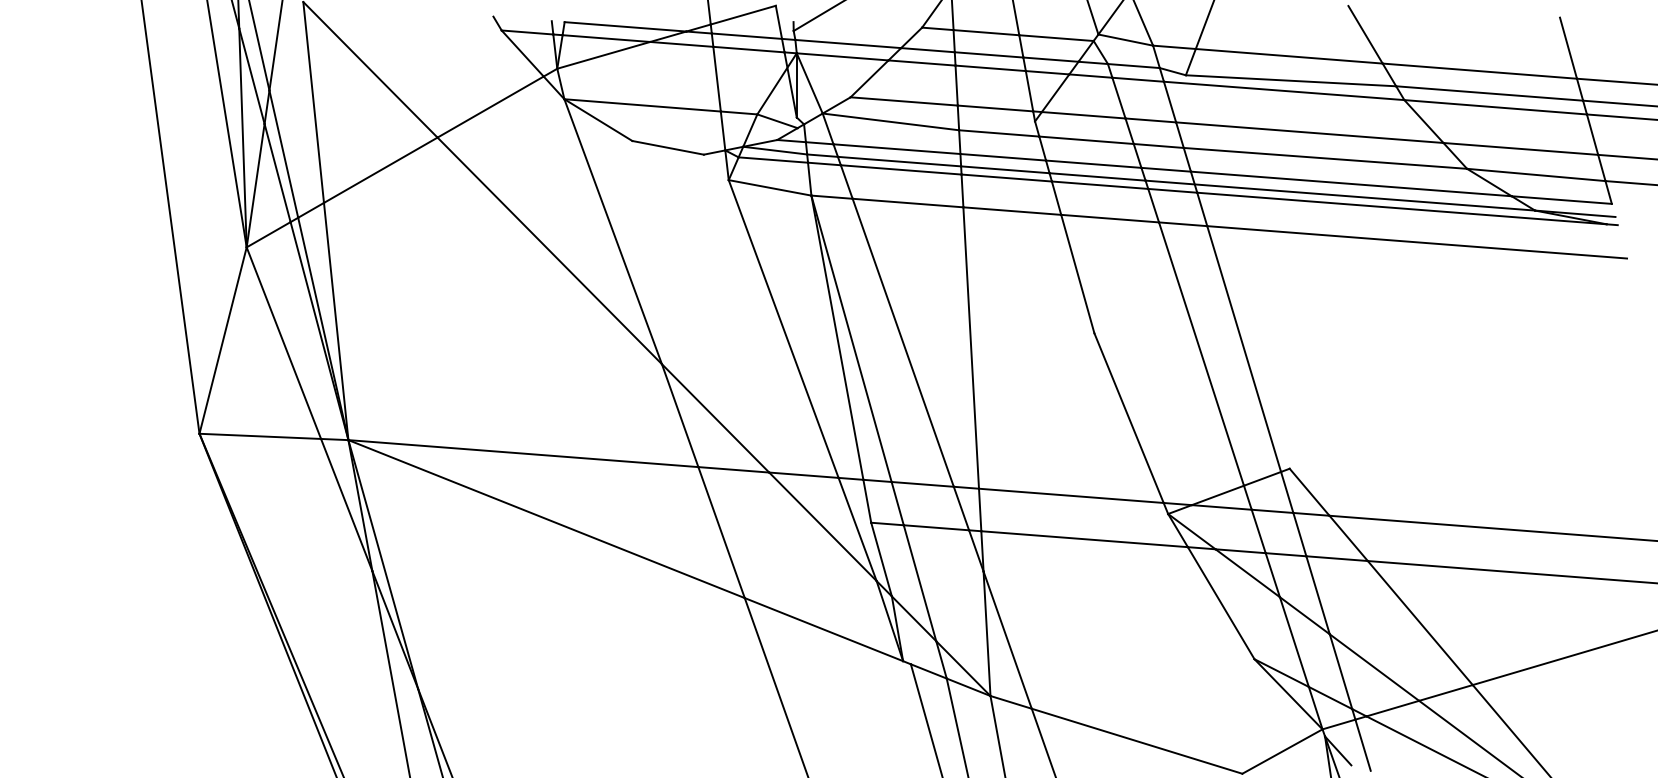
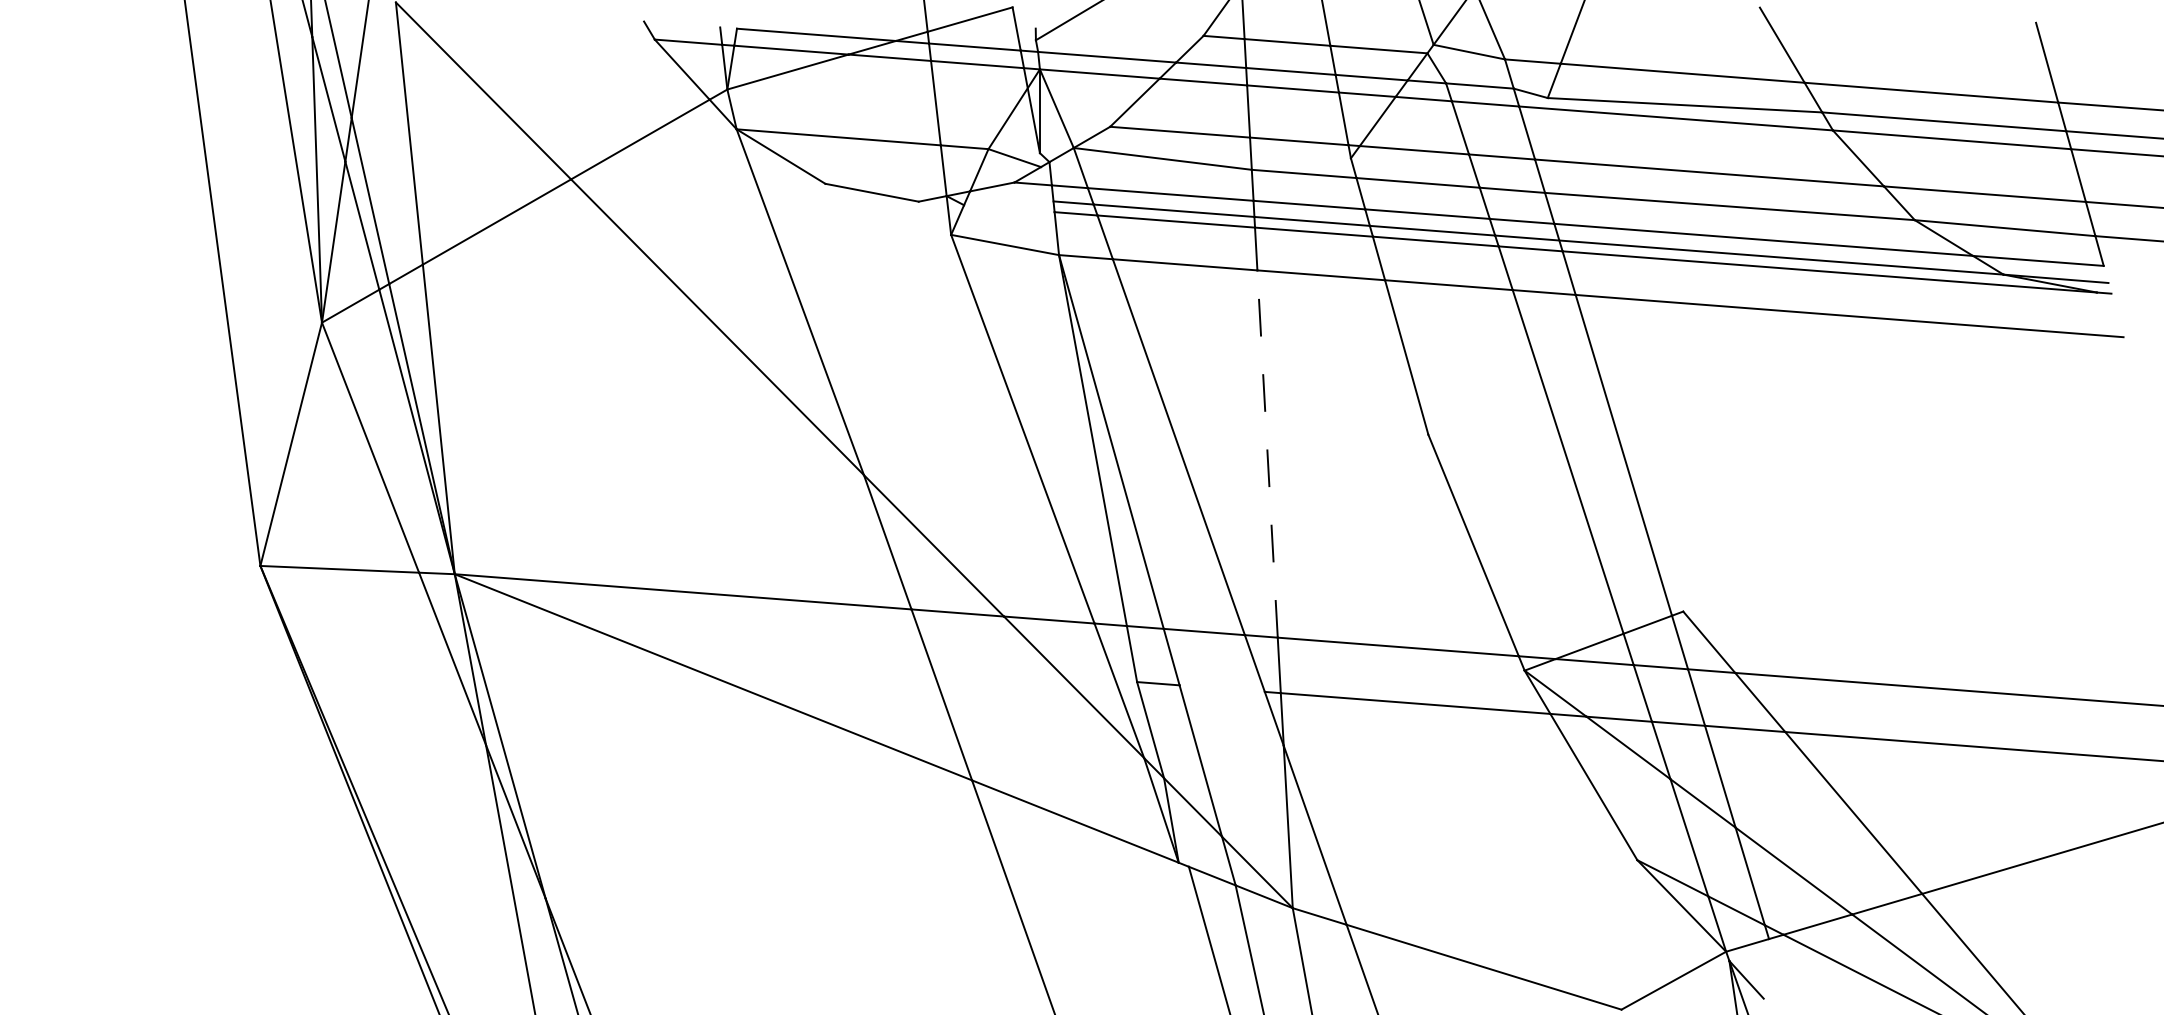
line: (774, 150) -> (1011, 196), removed
line: (773, 159) -> (1009, 208), removed
line: (971, 348) -> (1267, 454), solid -> dashed
line: (935, 527) -> (1221, 688), removed
line: (1363, 745) -> (1779, 972), removed

